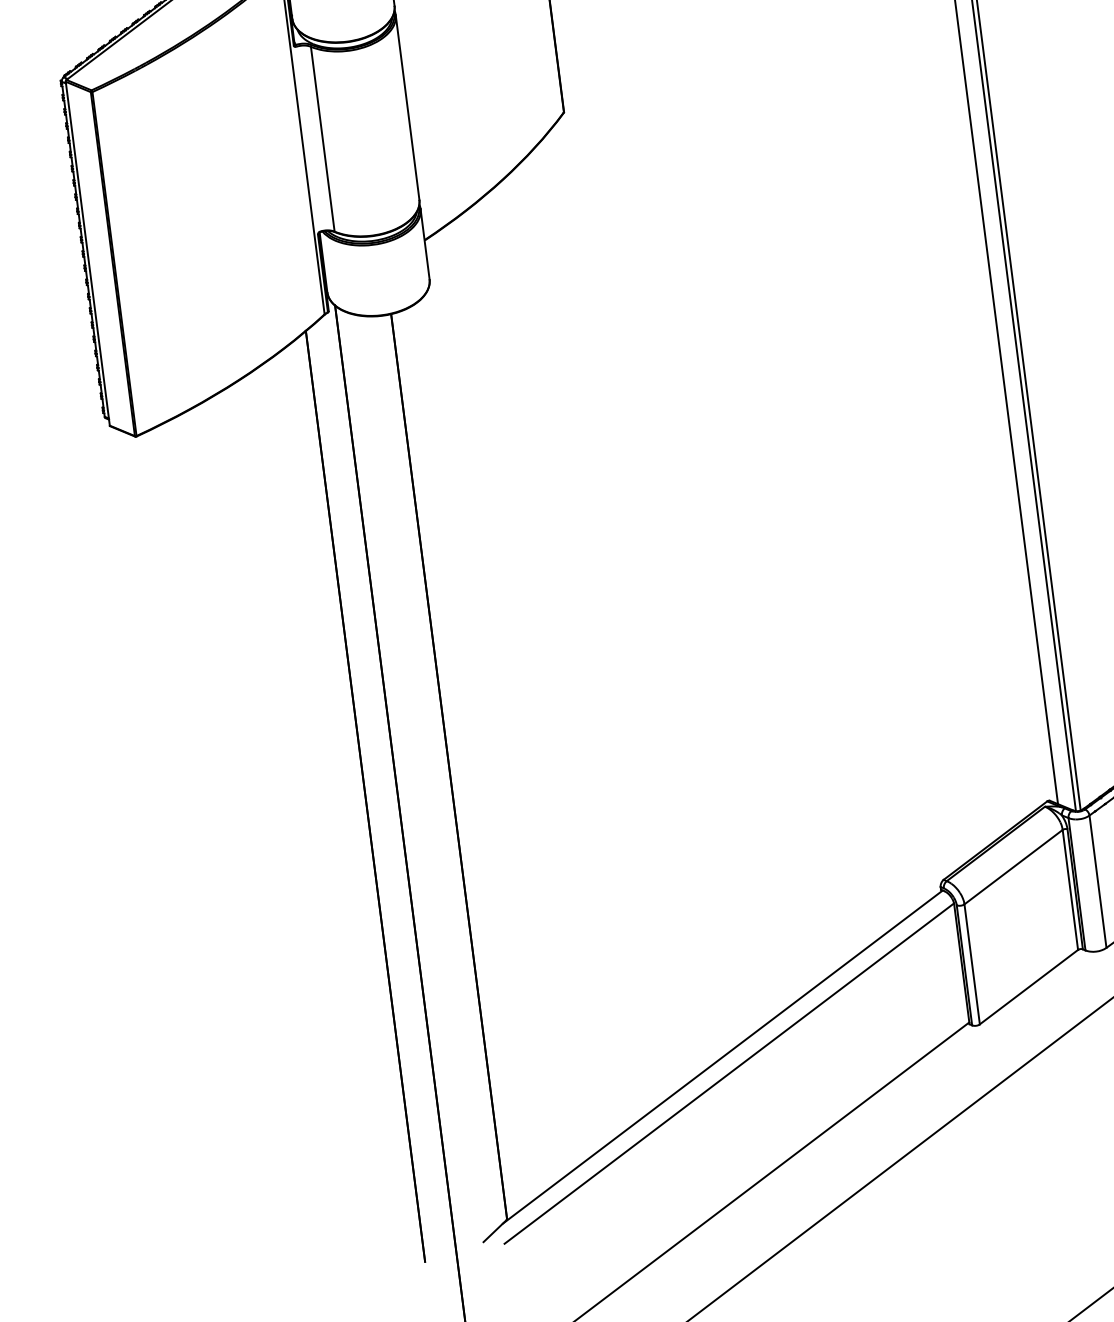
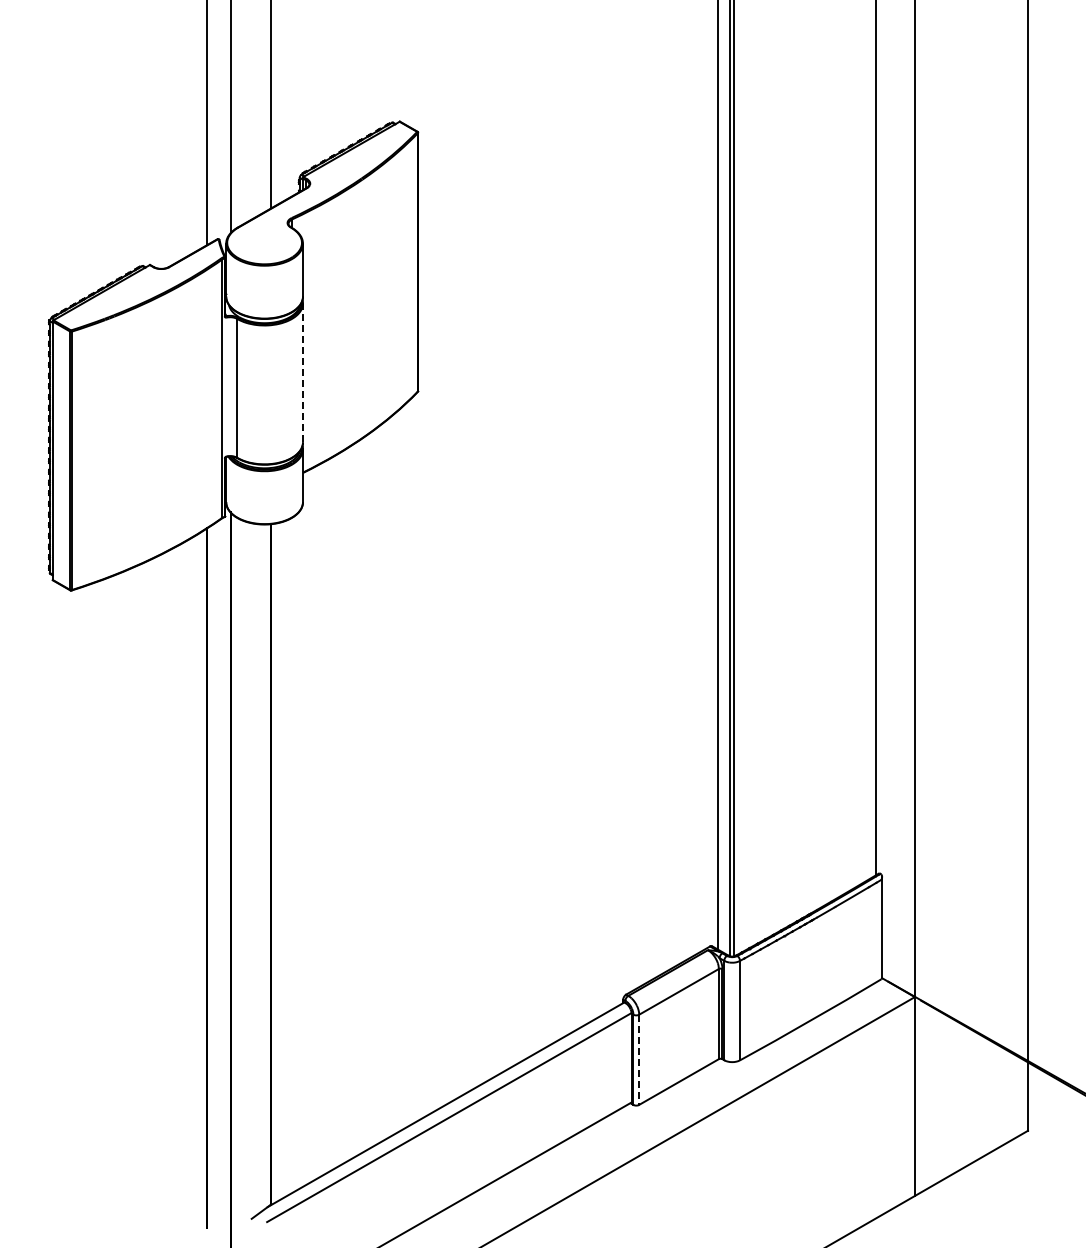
line: (408, 106) -> (303, 372), solid -> dashed
line: (972, 965) -> (639, 1060), solid -> dashed

